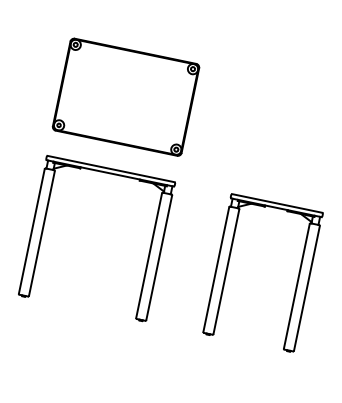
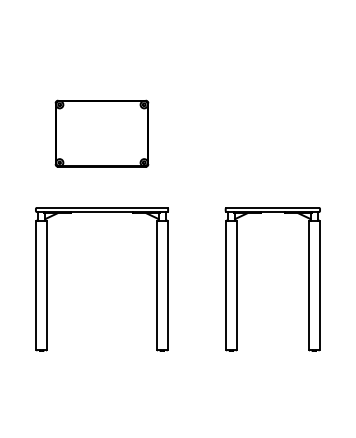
part: (125, 96) -> (101, 133), size x0.7

